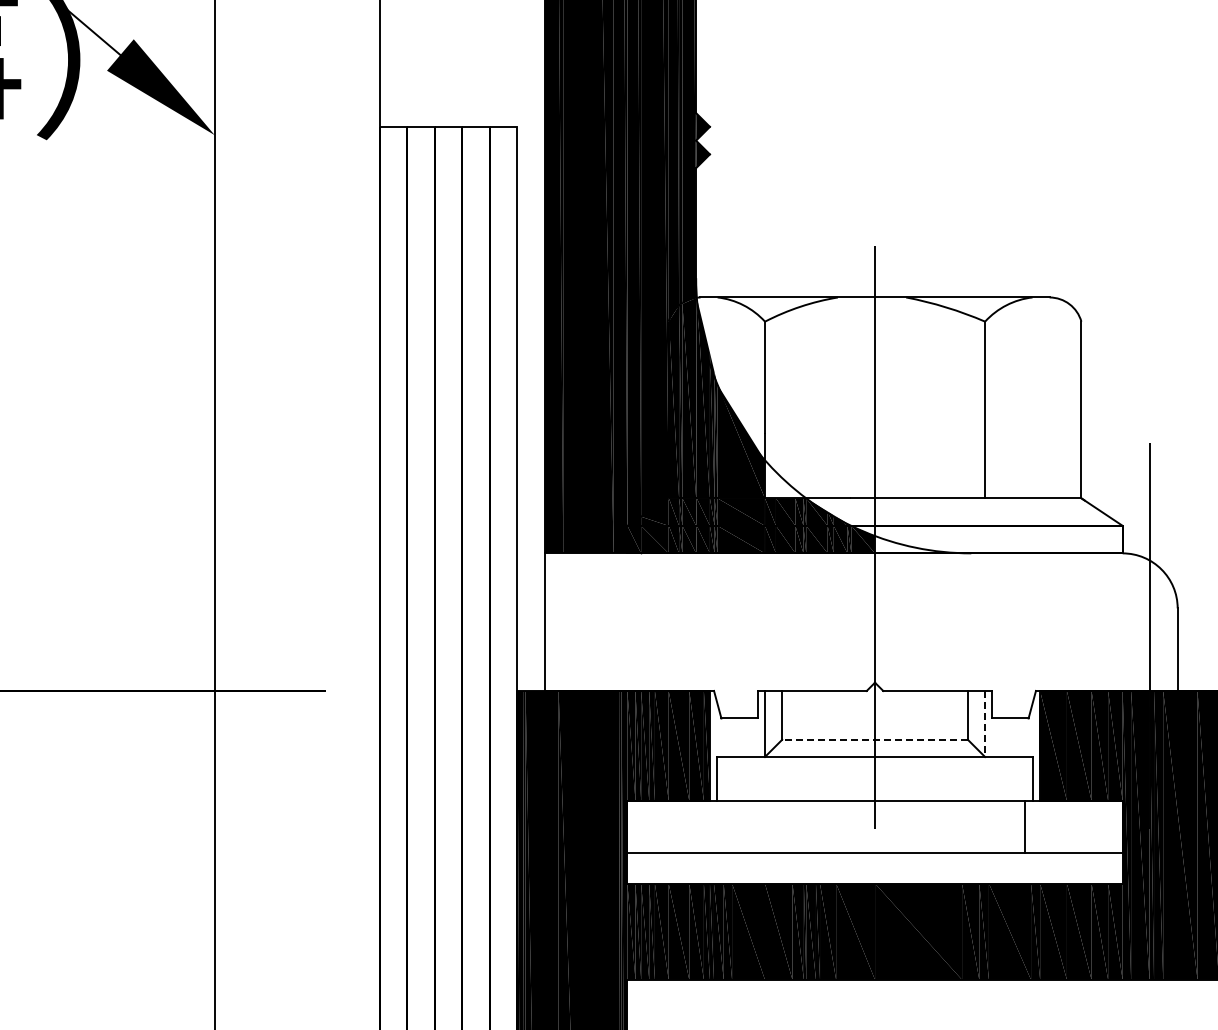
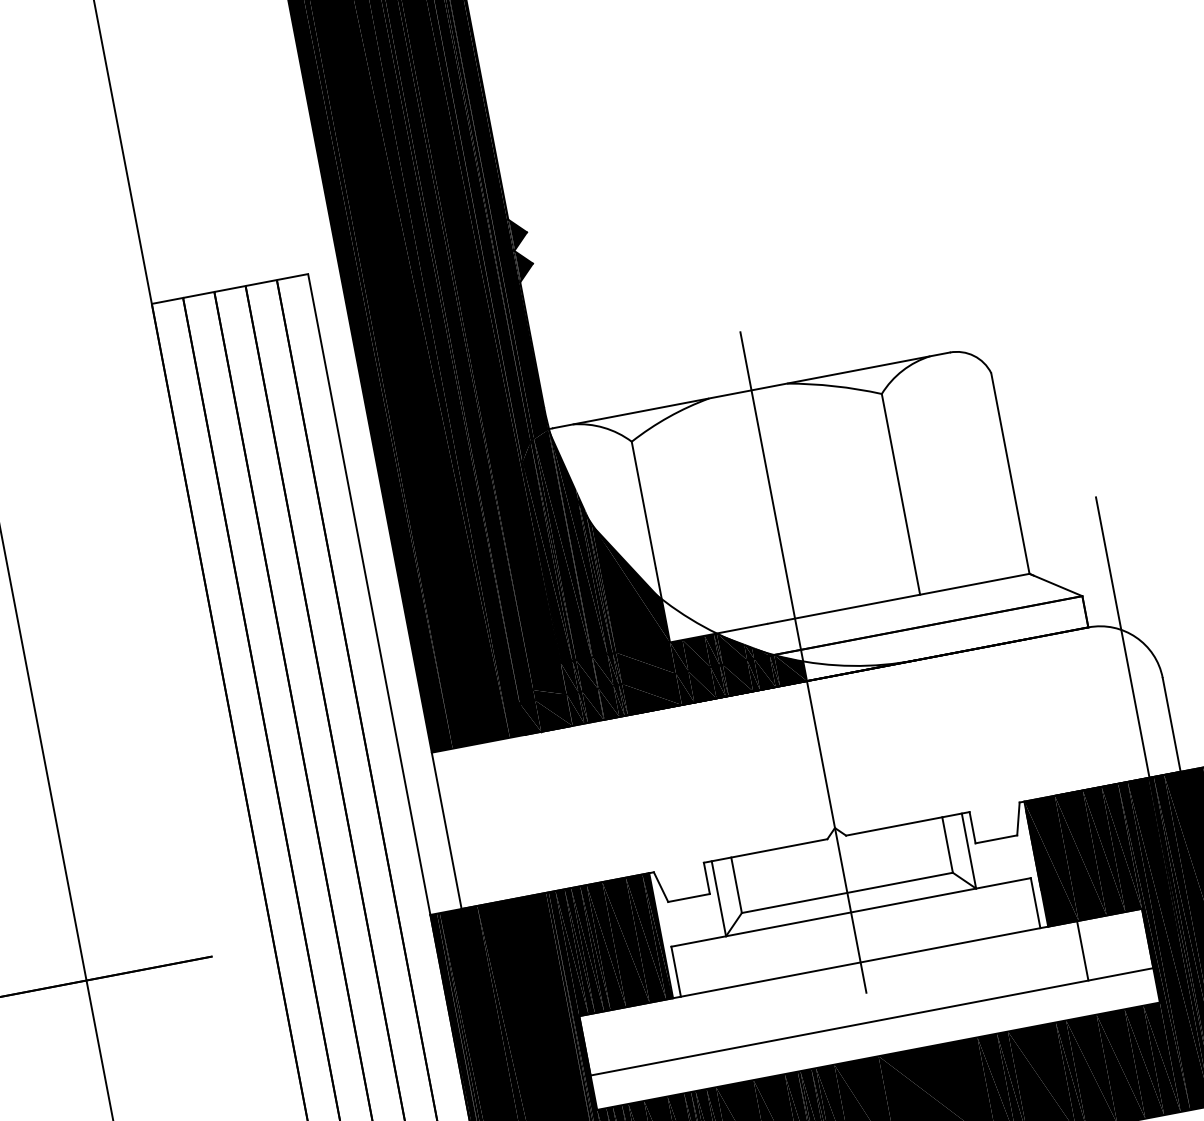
line: (985, 724) -> (969, 851), dashed -> solid
line: (875, 739) -> (847, 892), dashed -> solid
line: (1024, 827) -> (1082, 951), moved

